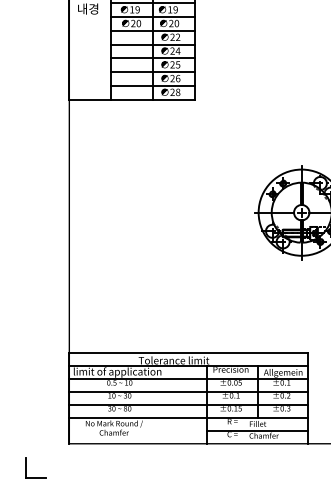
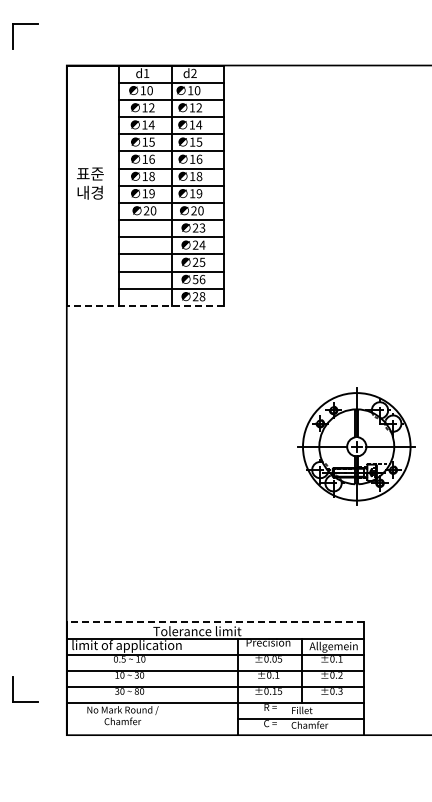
text: (178, 37) -> (202, 228), 22 -> 23
text: (172, 78) -> (195, 279), 26 -> 56
line: (132, 99) -> (145, 305), solid -> dashed
line: (188, 353) -> (215, 622), solid -> dashed
part: (26, 468) -> (13, 689), moved

